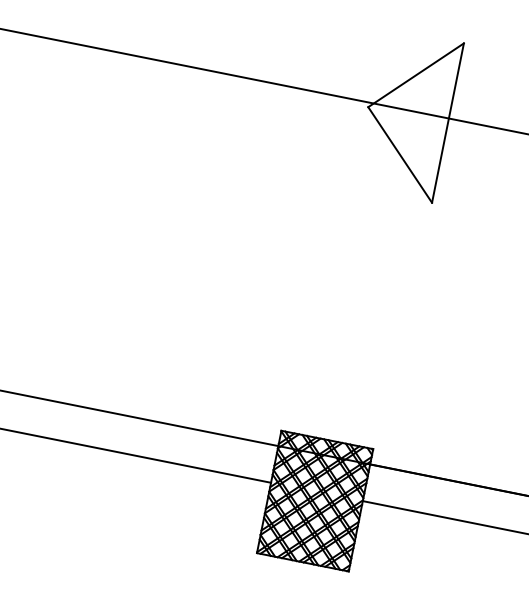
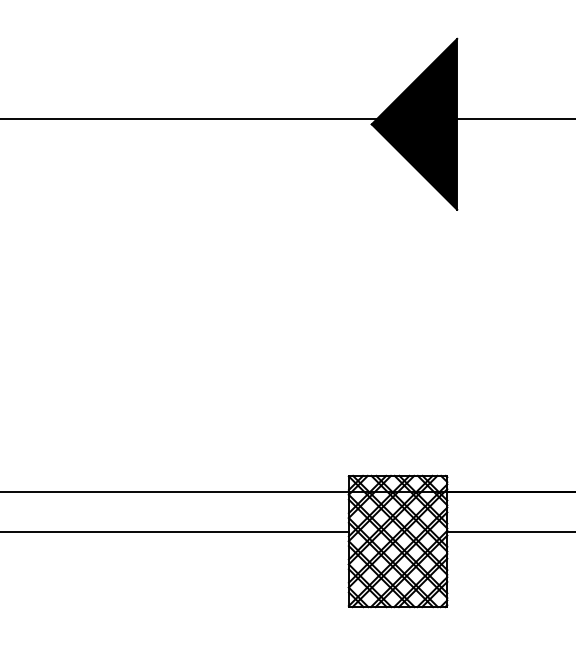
fill: (408, 114) -> (414, 123), added

